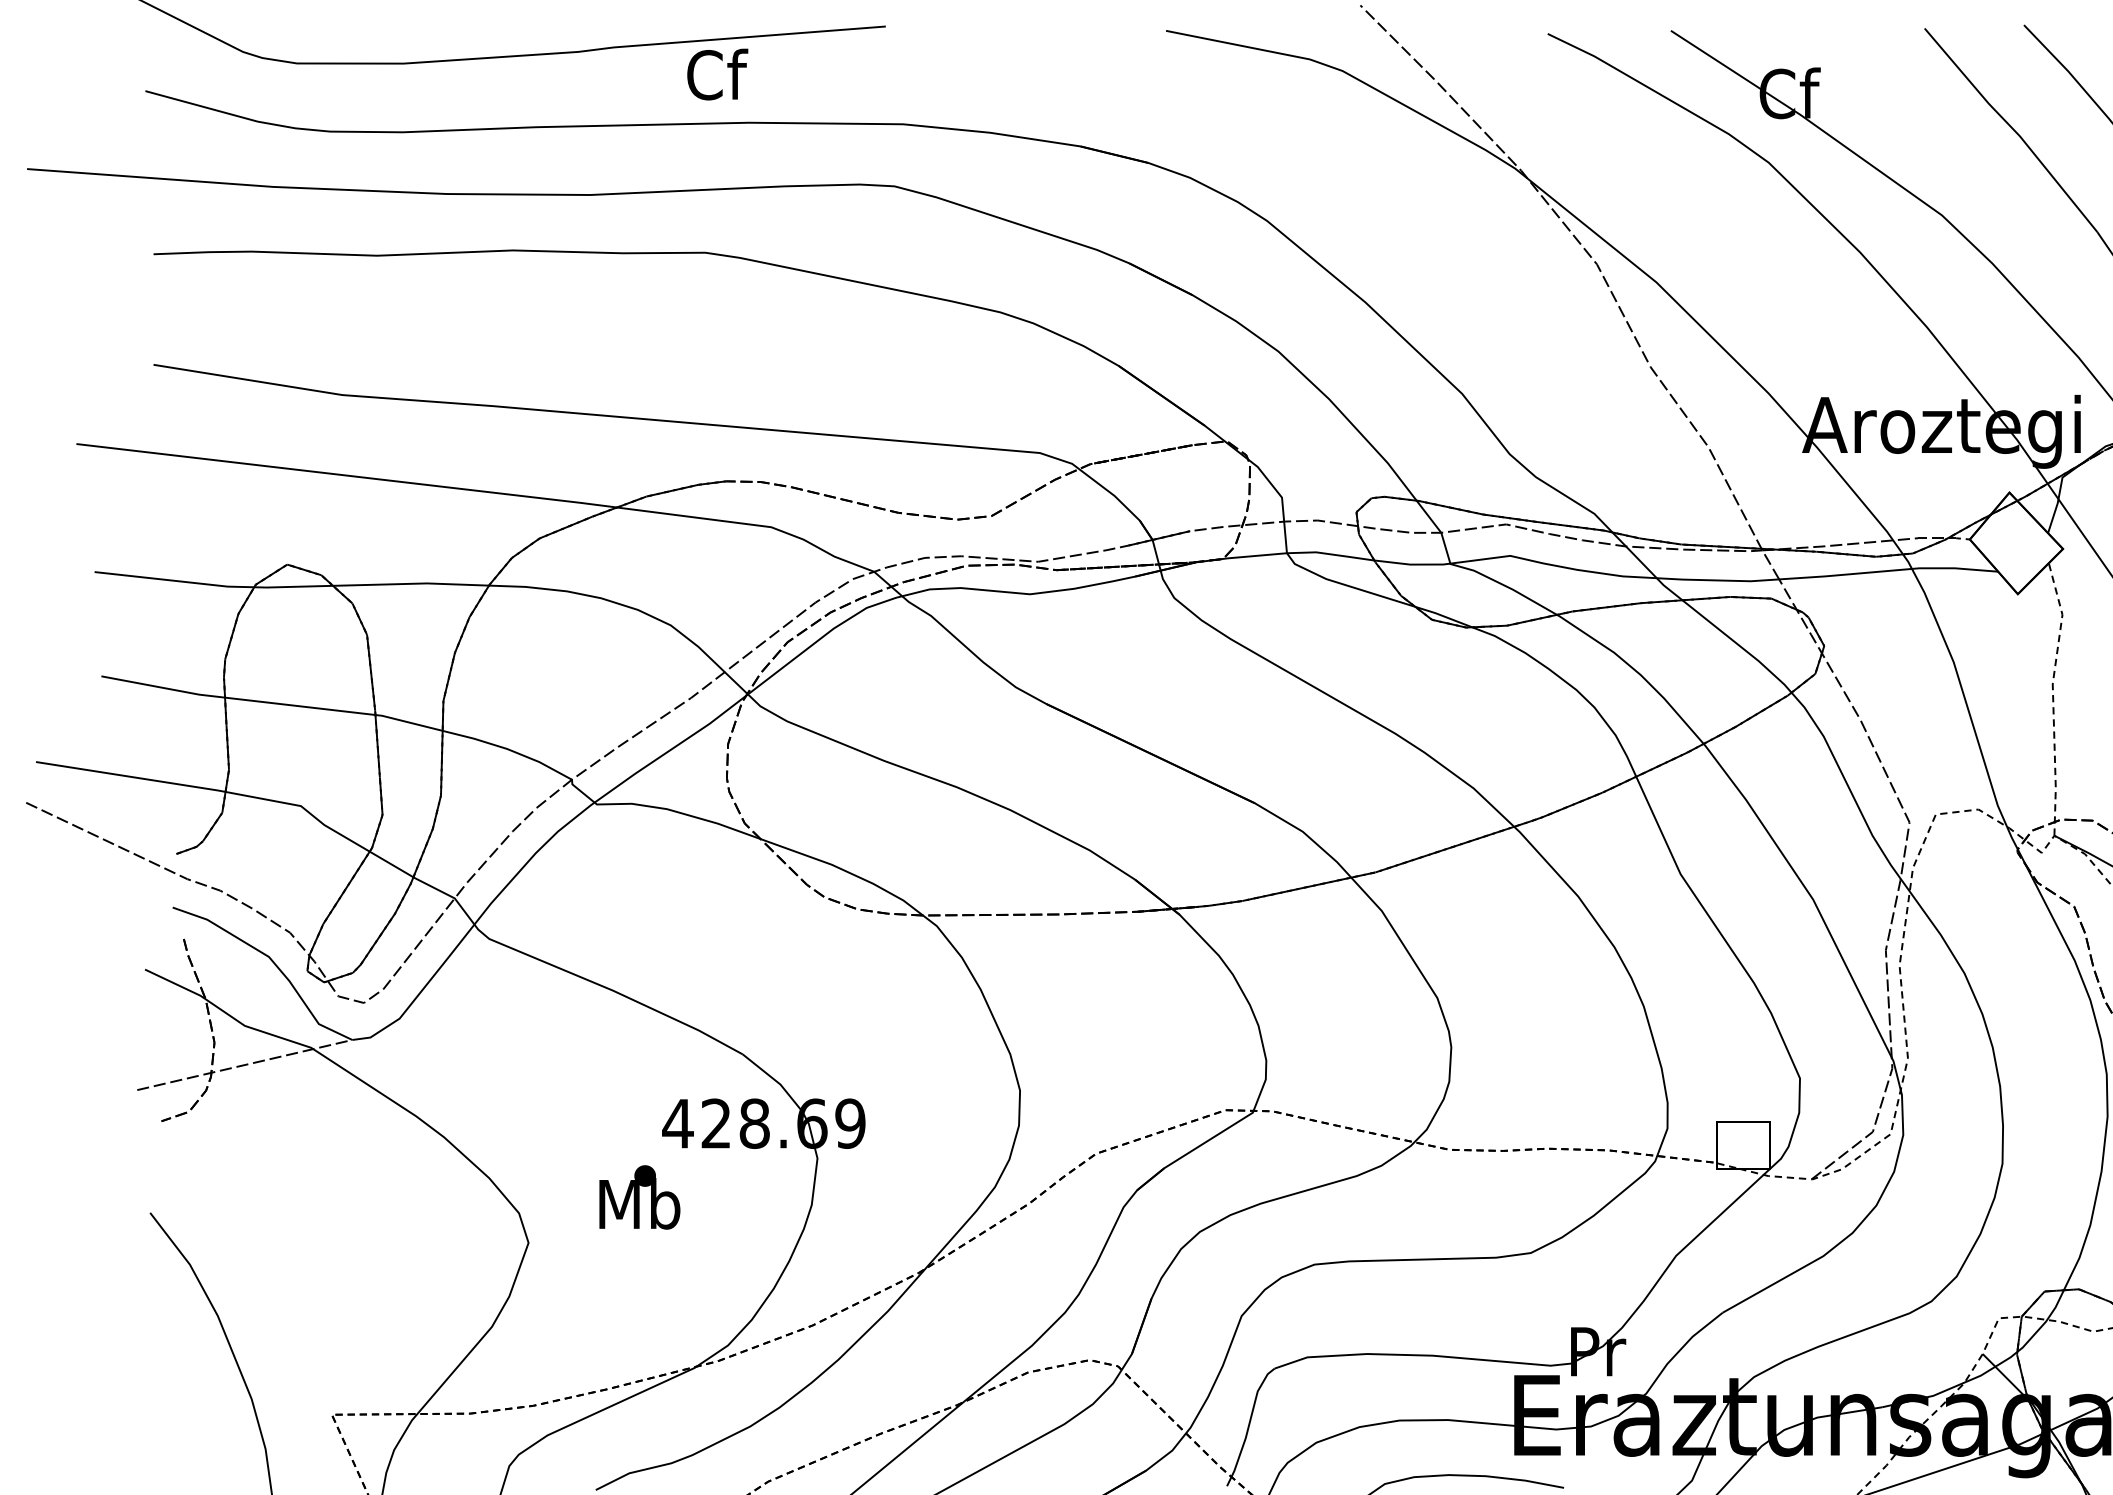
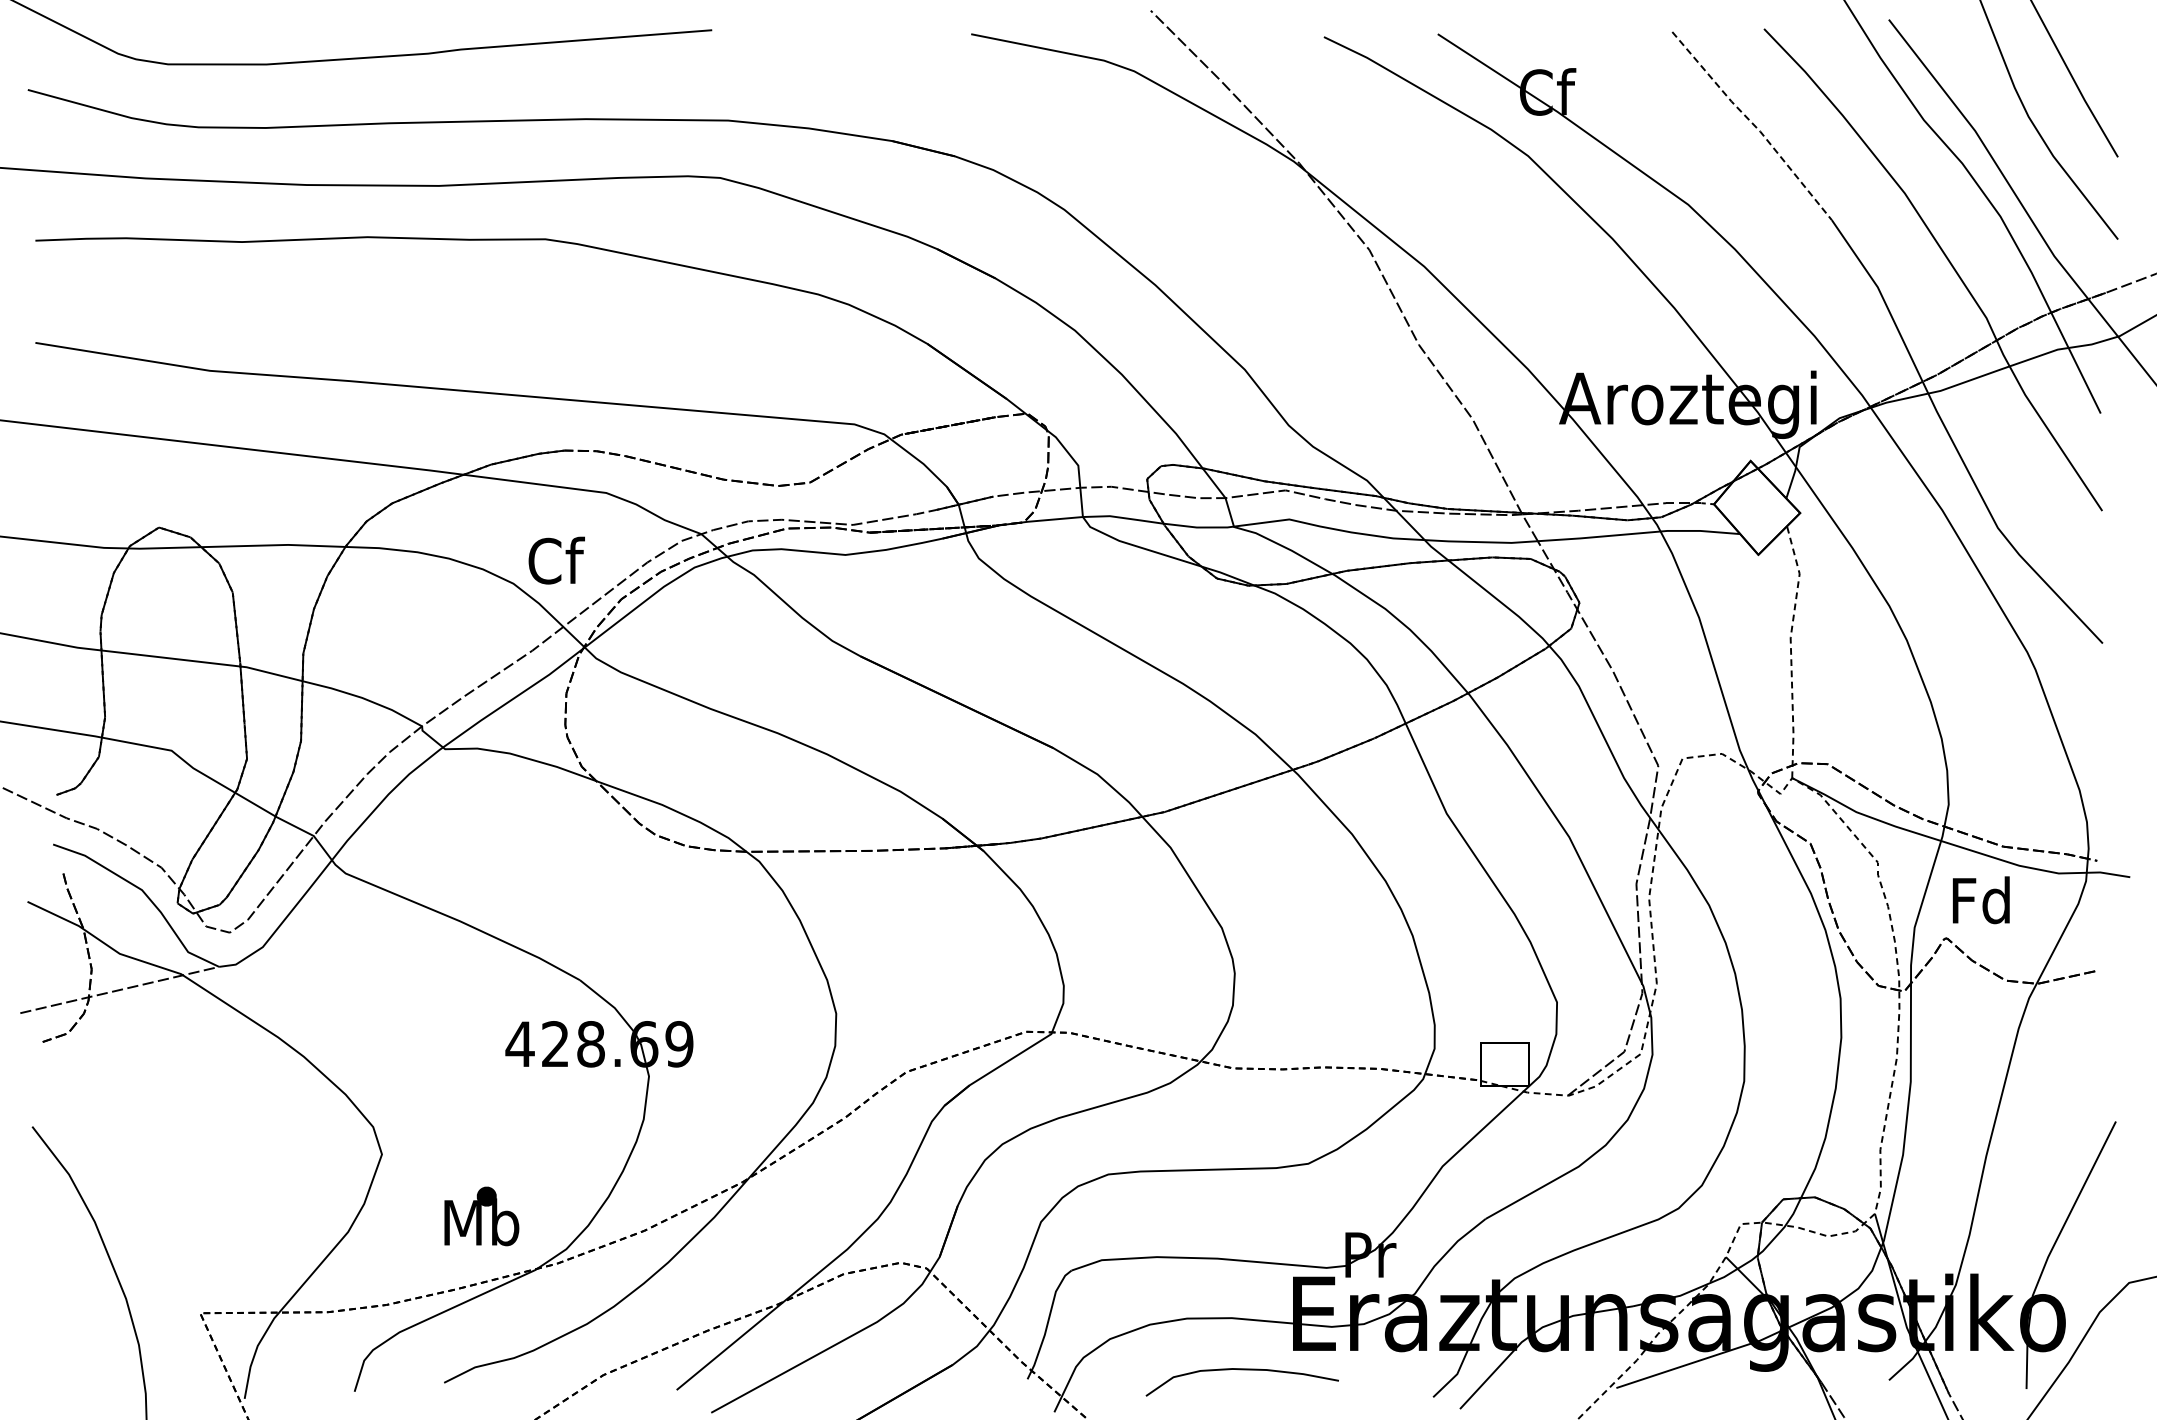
text: (717, 74) -> (556, 560), moved
line: (2013, 129) -> (1754, 125), solid -> dashed
text: (639, 1197) -> (481, 1216), moved

